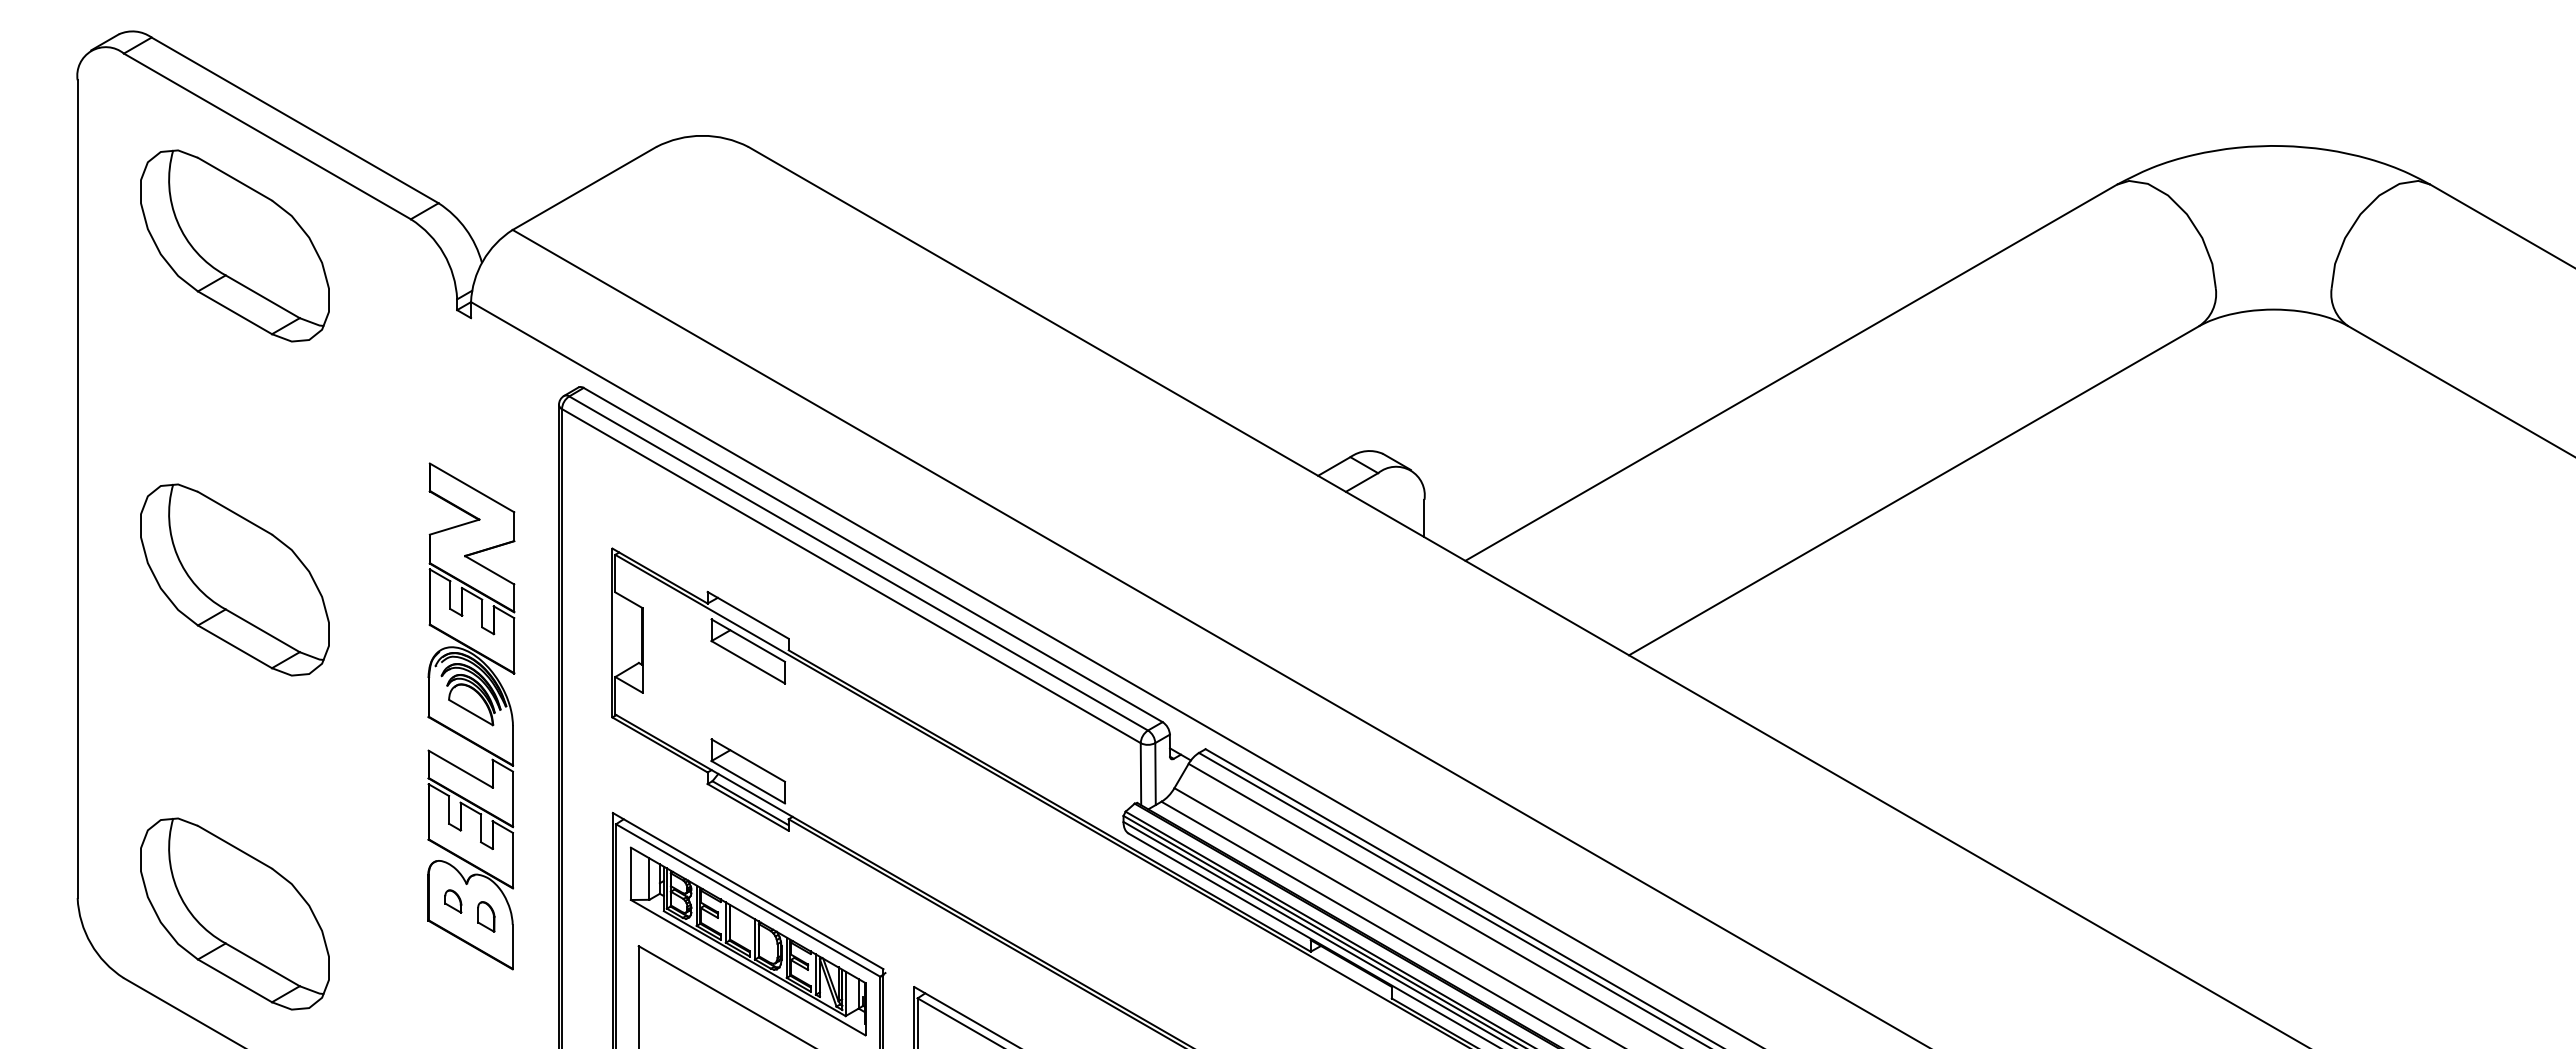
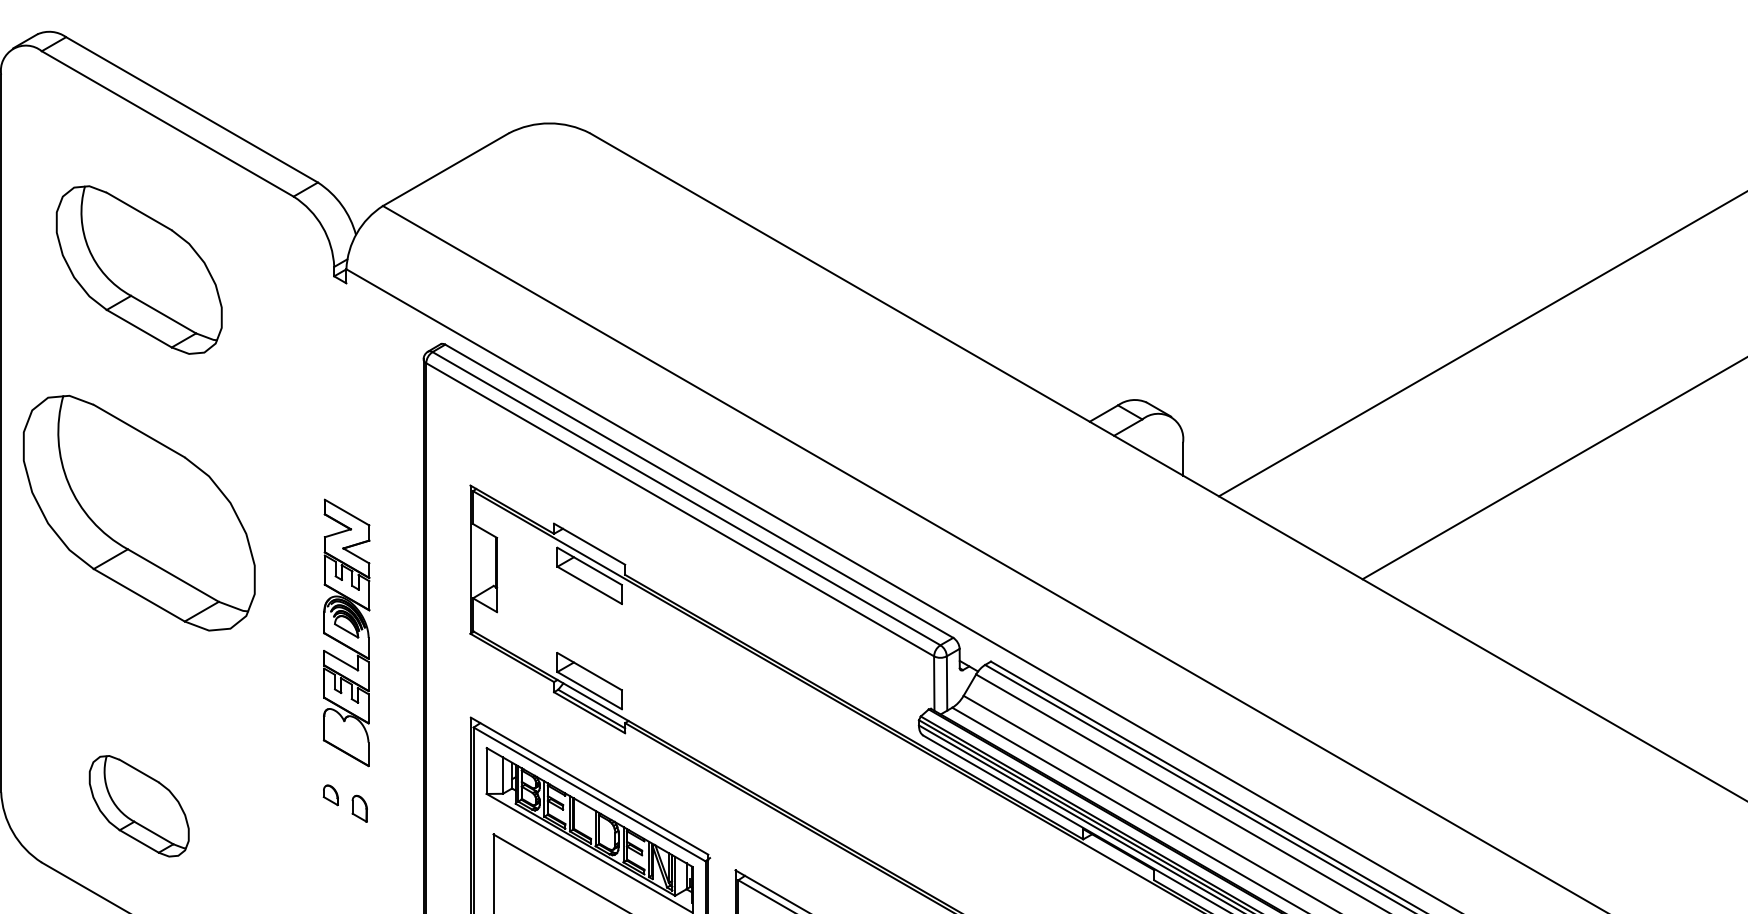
part: (234, 245) -> (138, 269), moved
part: (234, 579) -> (138, 512), size x1.4
part: (471, 716) -> (346, 632), size x0.6
part: (234, 913) -> (138, 805), size x0.6

